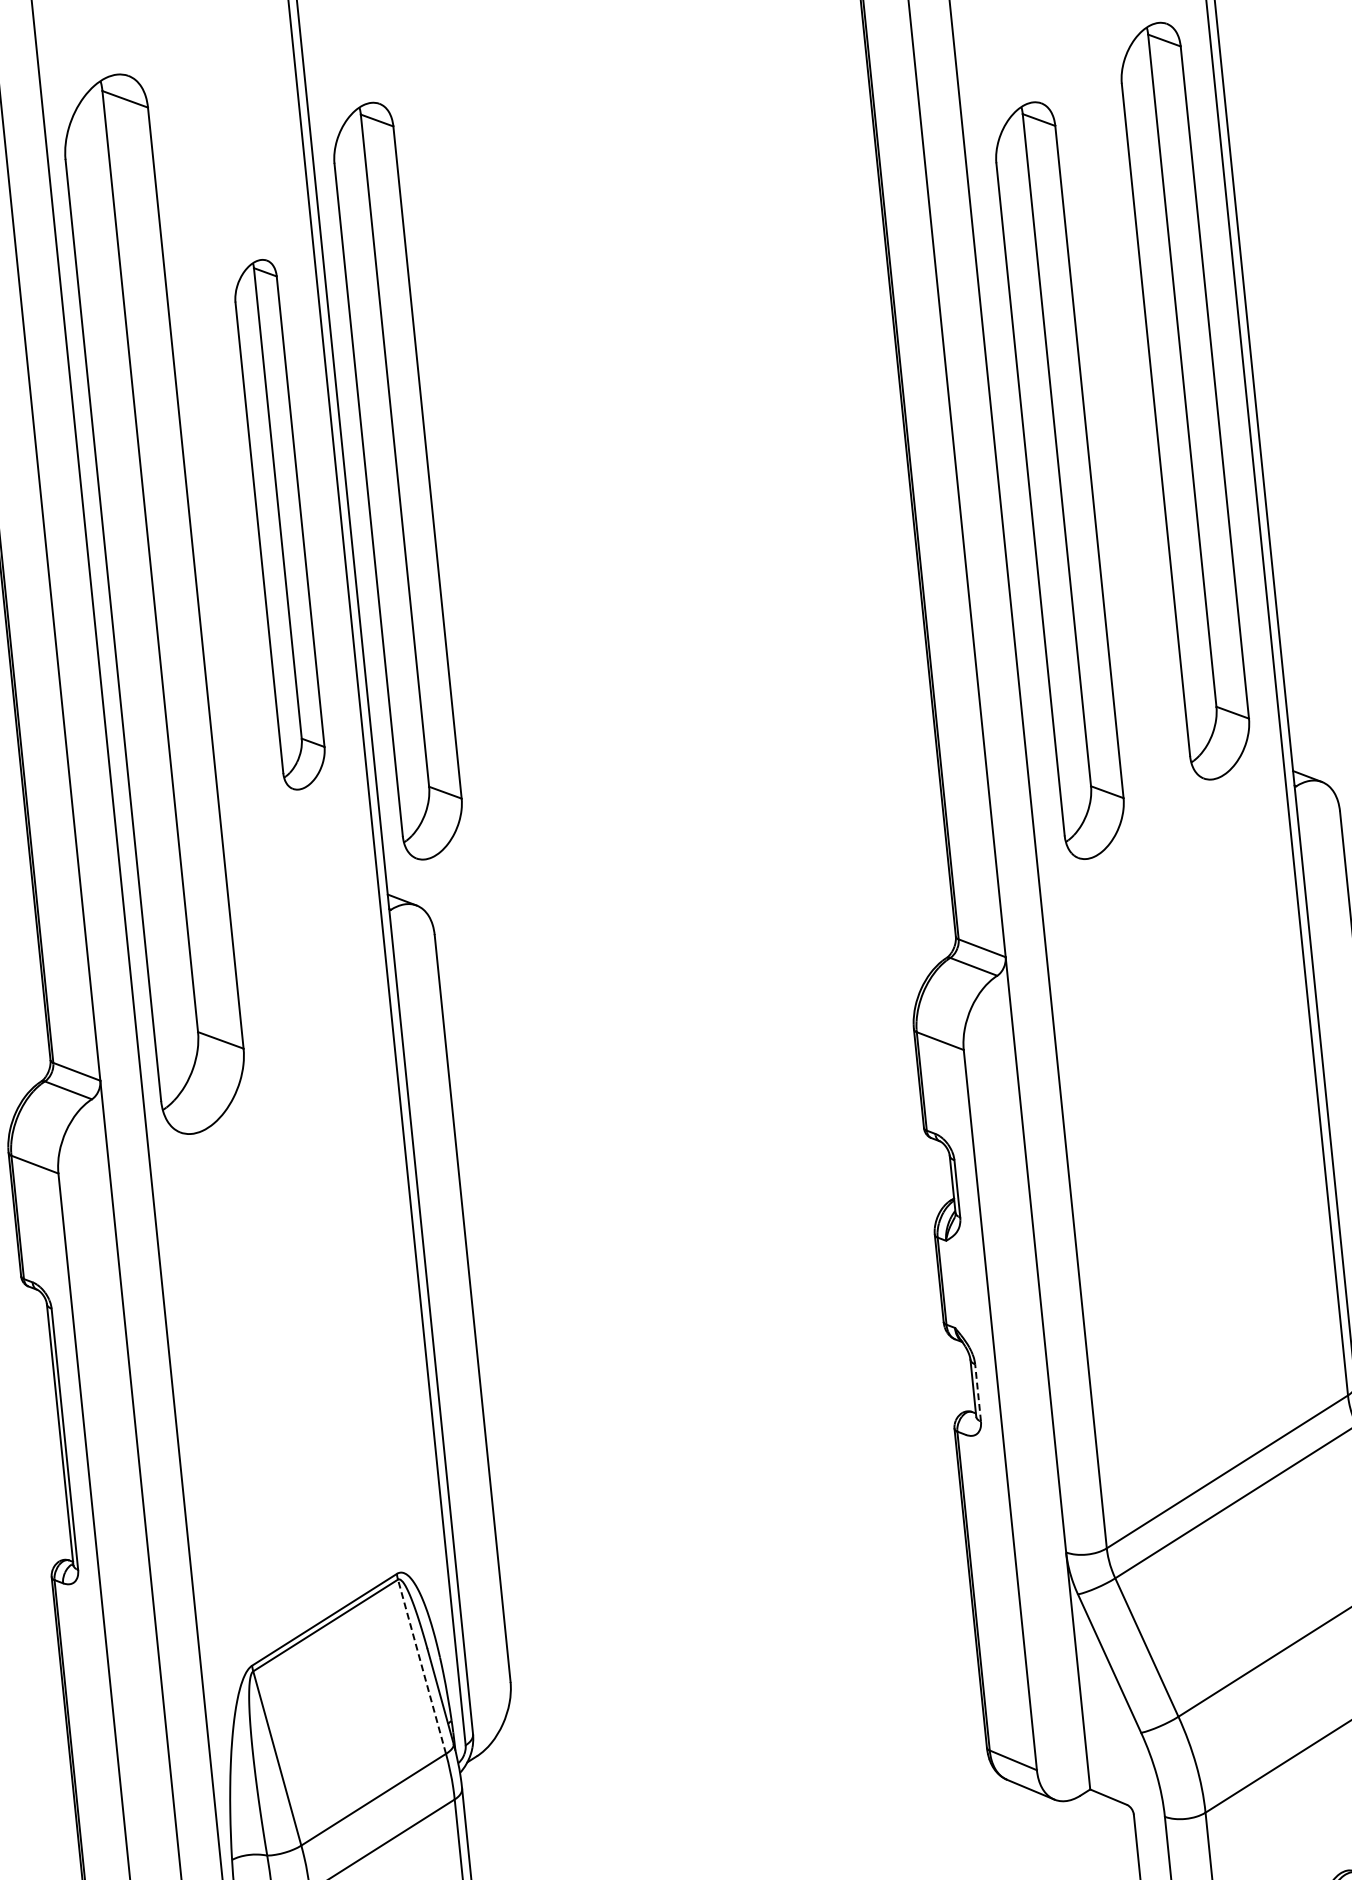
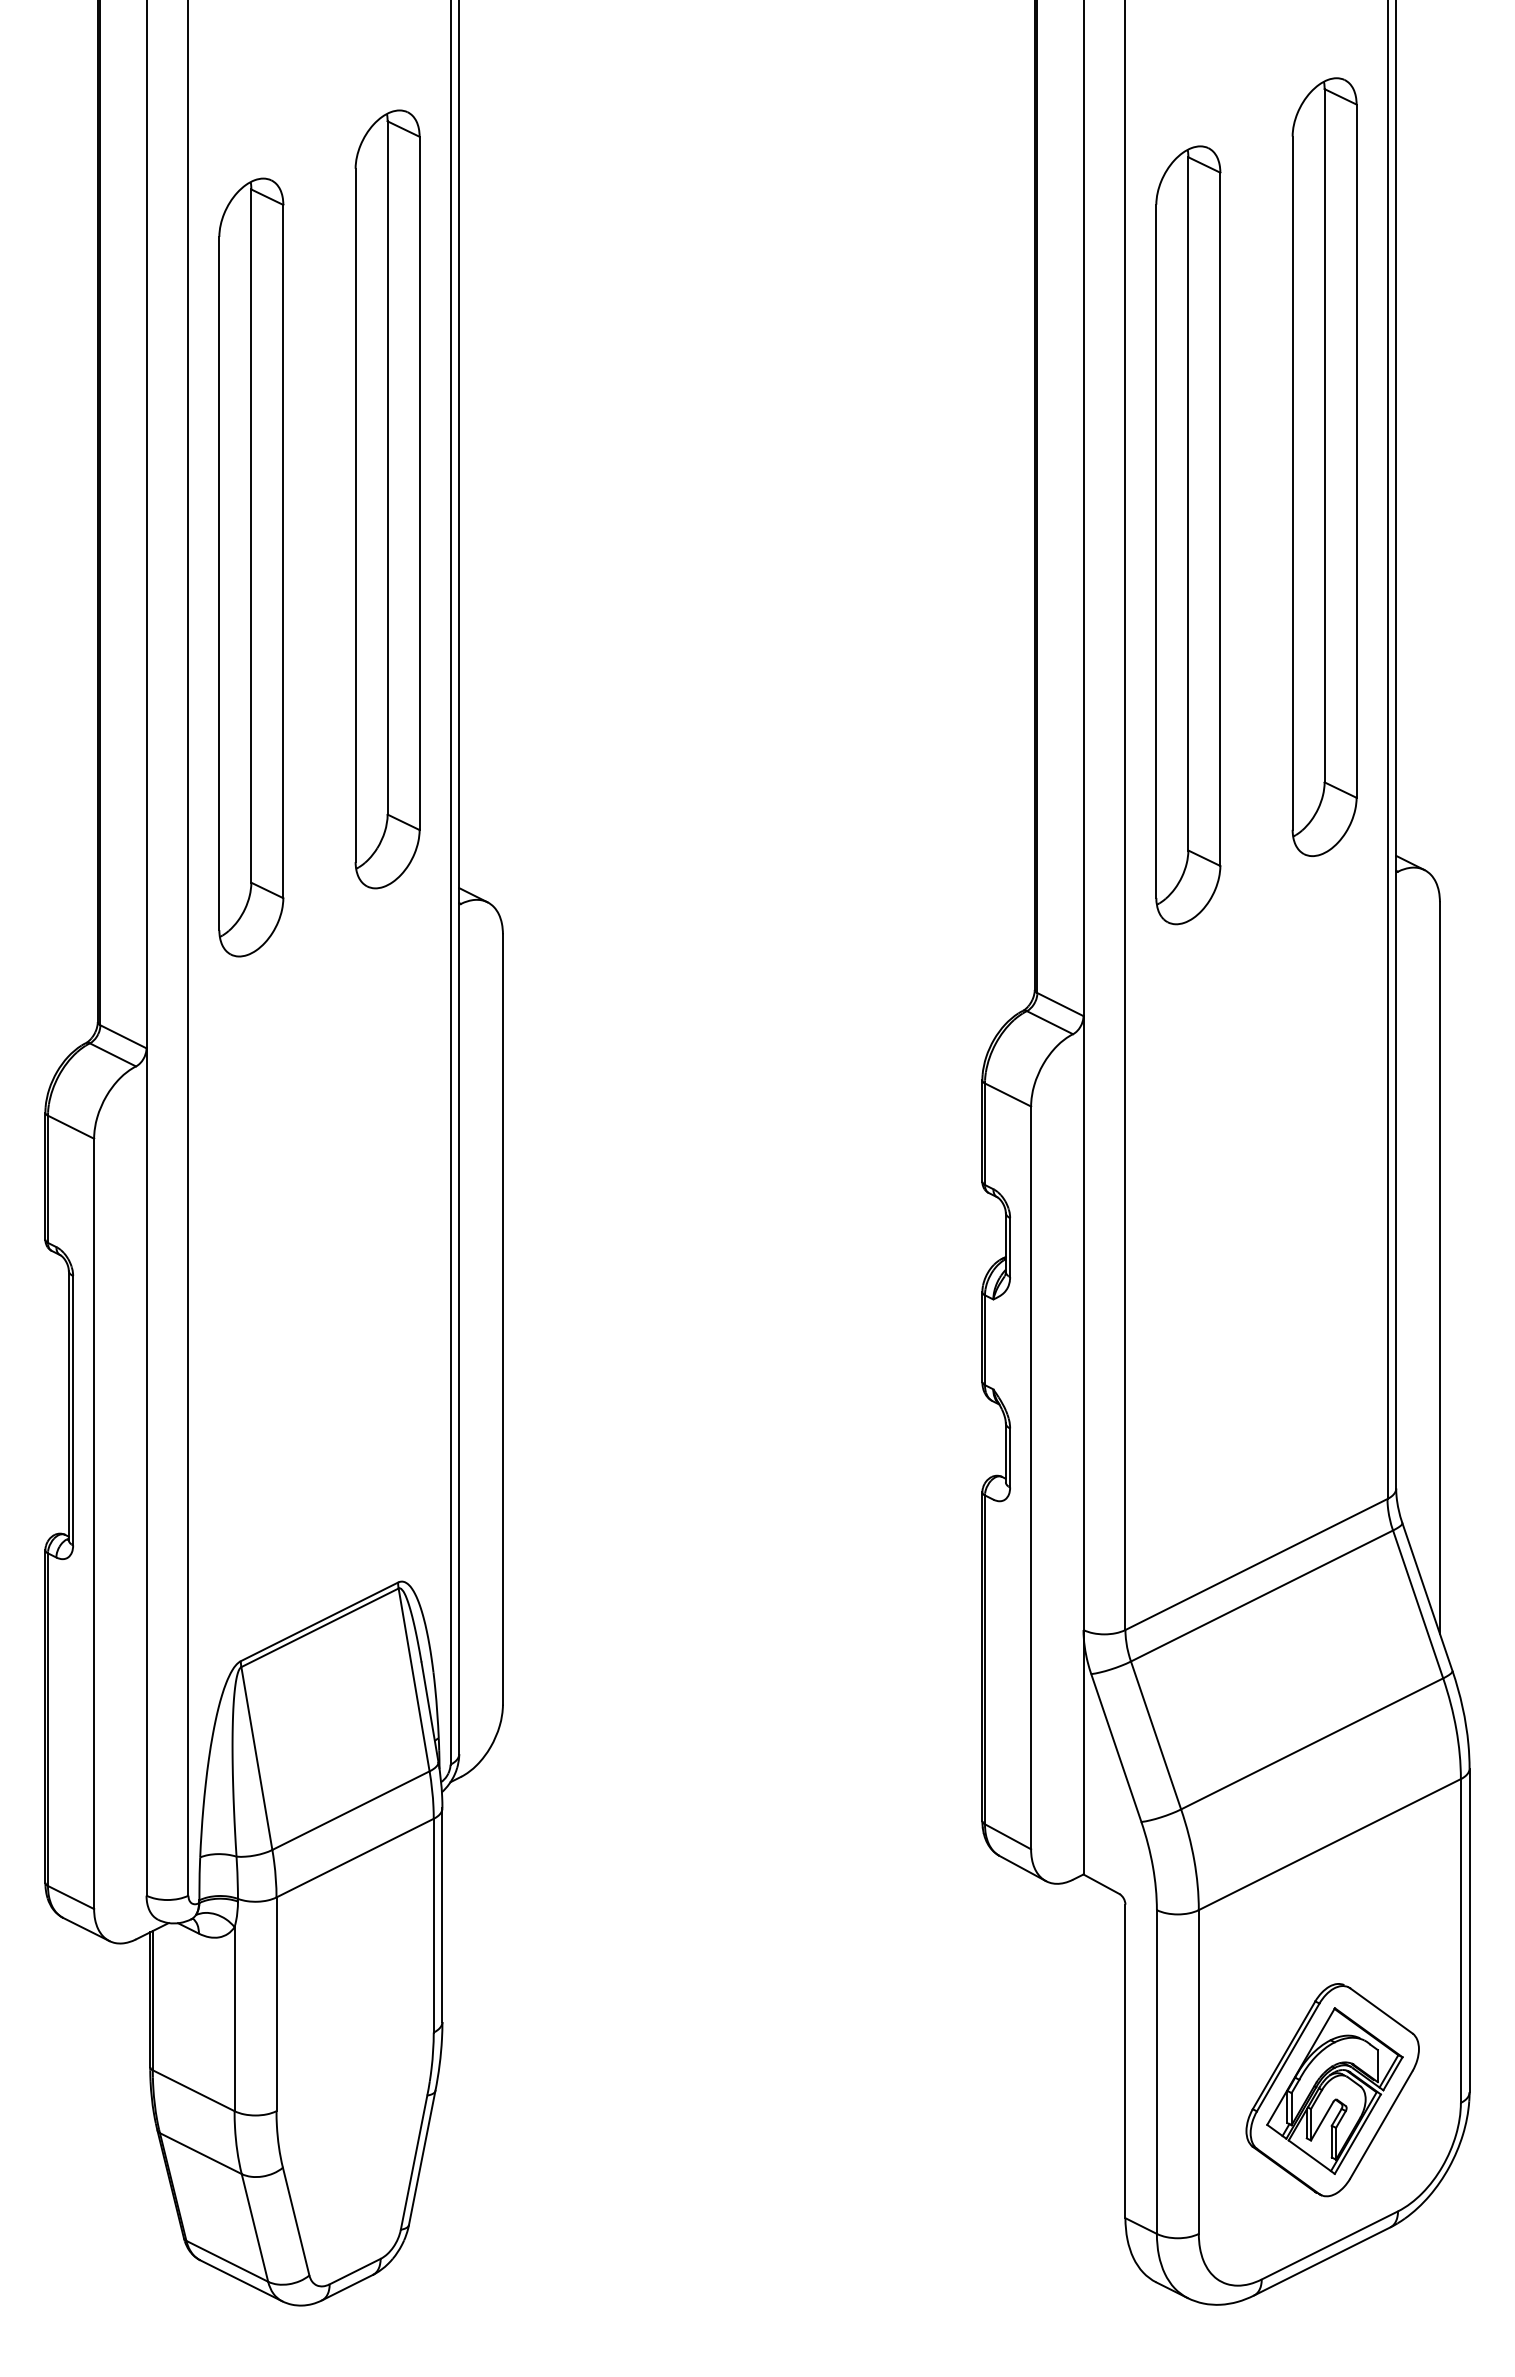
part: (397, 480) -> (512, 466), removed
part: (279, 524) -> (387, 499), size x1.43
part: (154, 604) -> (251, 567), size x0.71
line: (978, 1392) -> (1010, 1457), dashed -> solid
line: (422, 1666) -> (414, 1679), dashed -> solid

